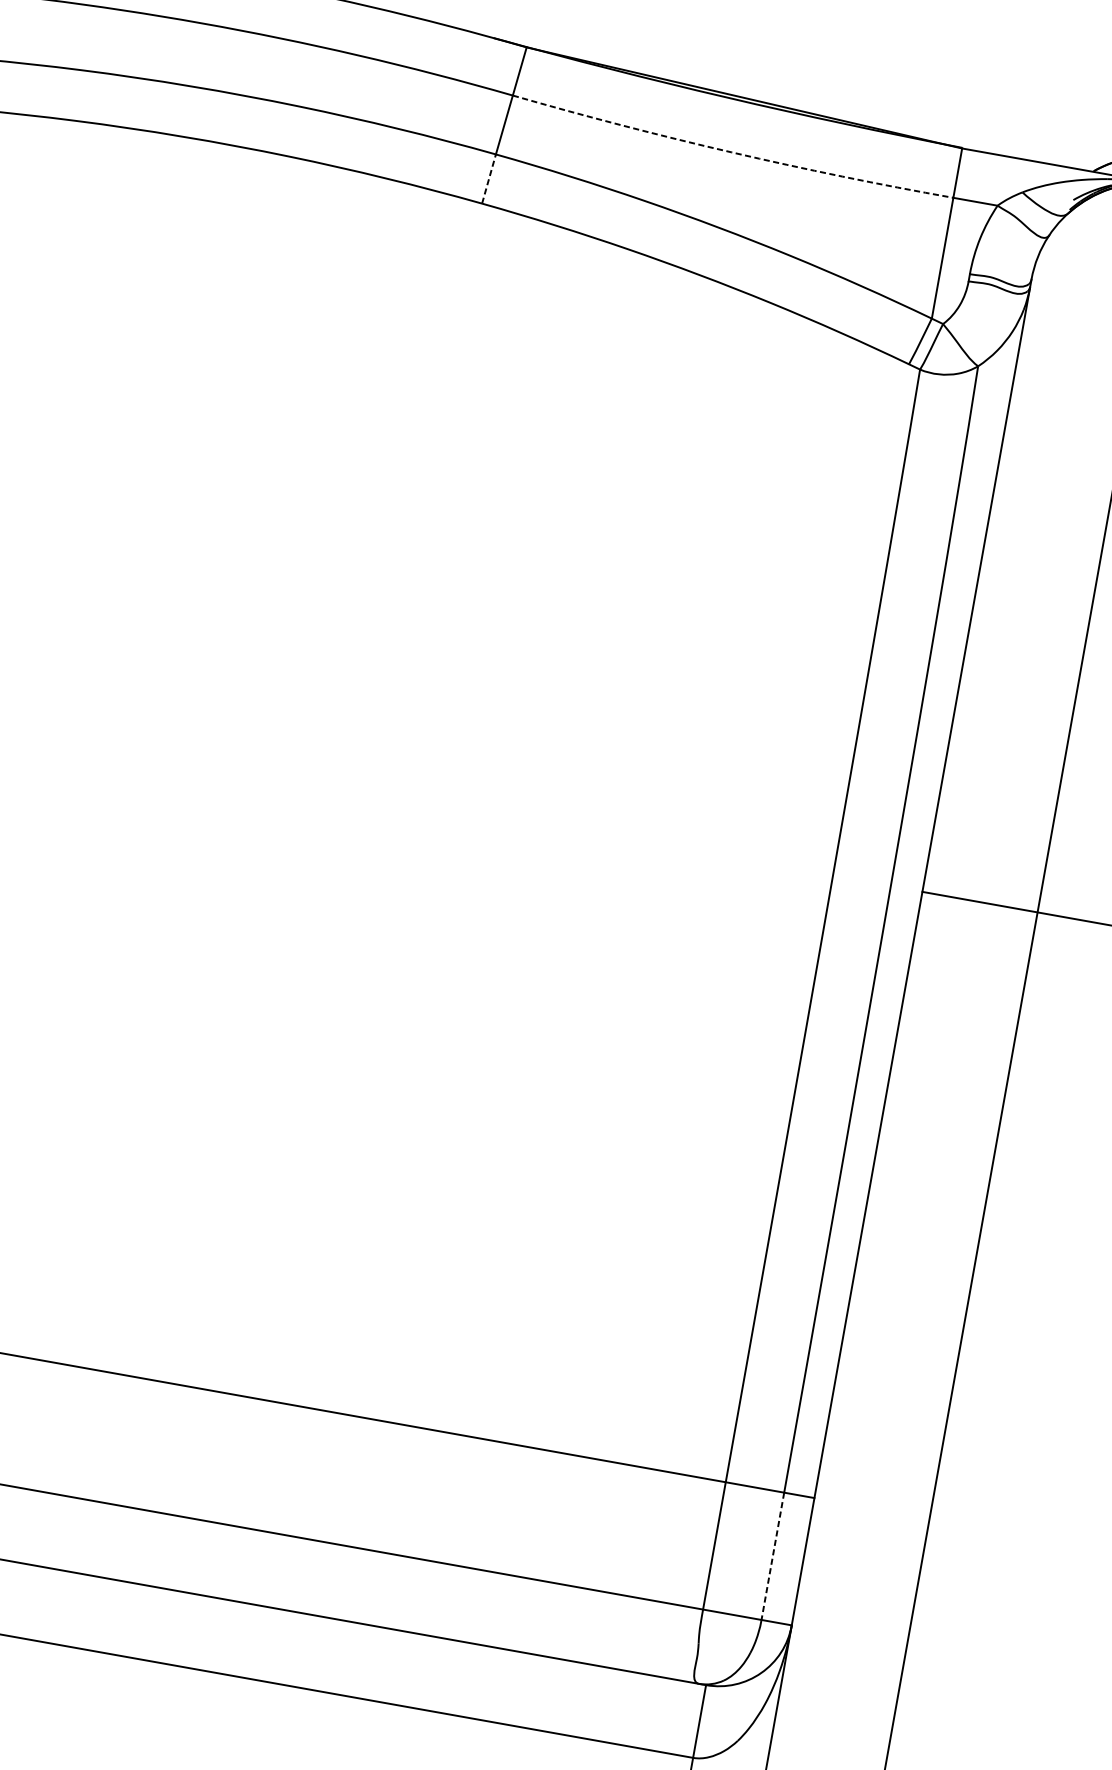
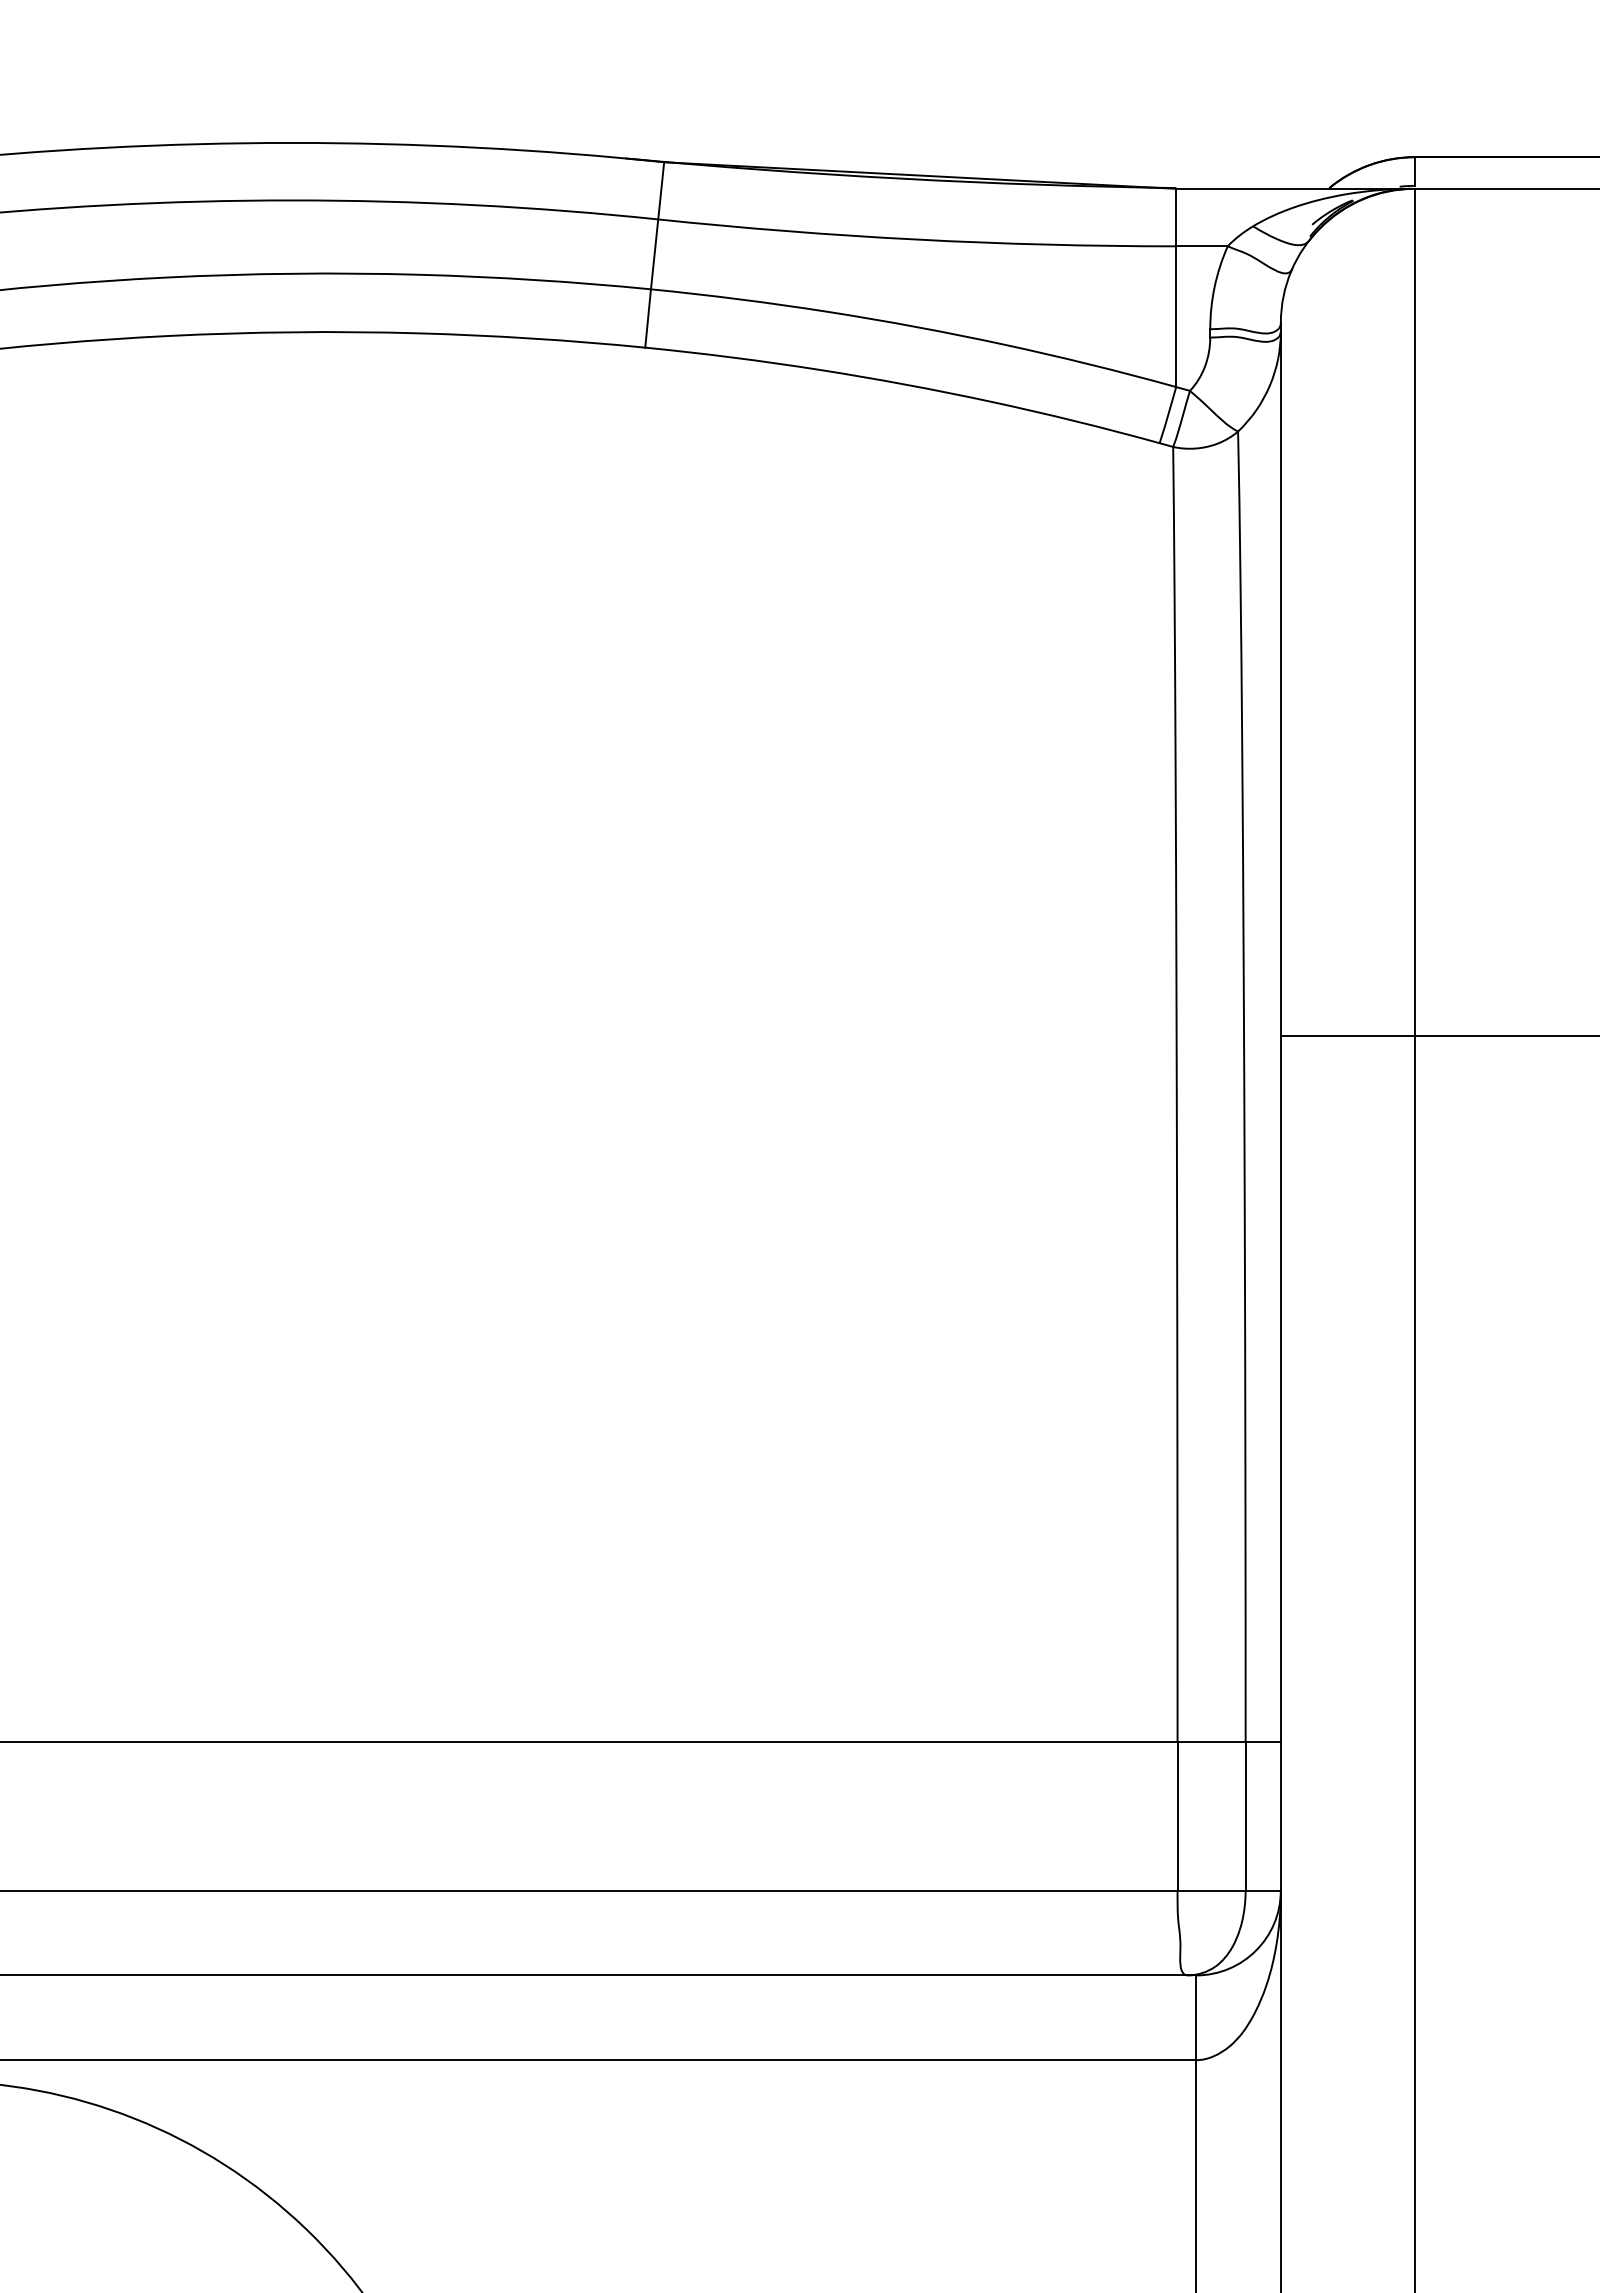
arc: (731, 152) -> (916, 239), dashed -> solid
line: (489, 179) -> (648, 318), dashed -> solid
line: (772, 1557) -> (1245, 1817), dashed -> solid

